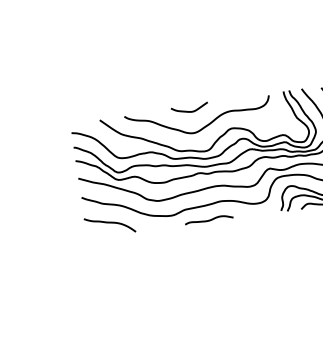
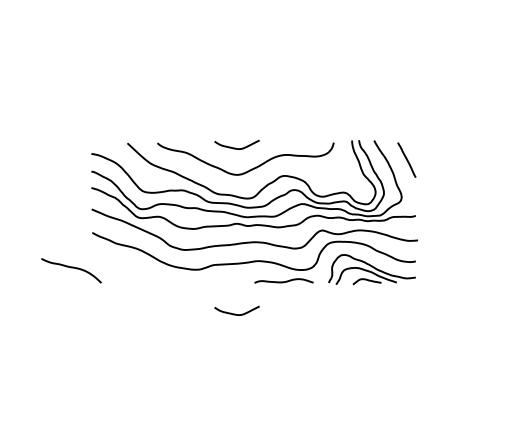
curve: (208, 220) -> (283, 281), moved
curve: (109, 223) -> (71, 268), moved
curve: (208, 246) -> (235, 313), added

